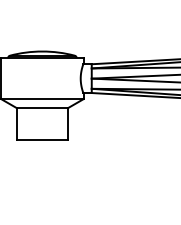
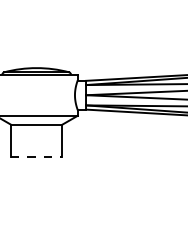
line: (42, 139) -> (36, 156), solid -> dashed

